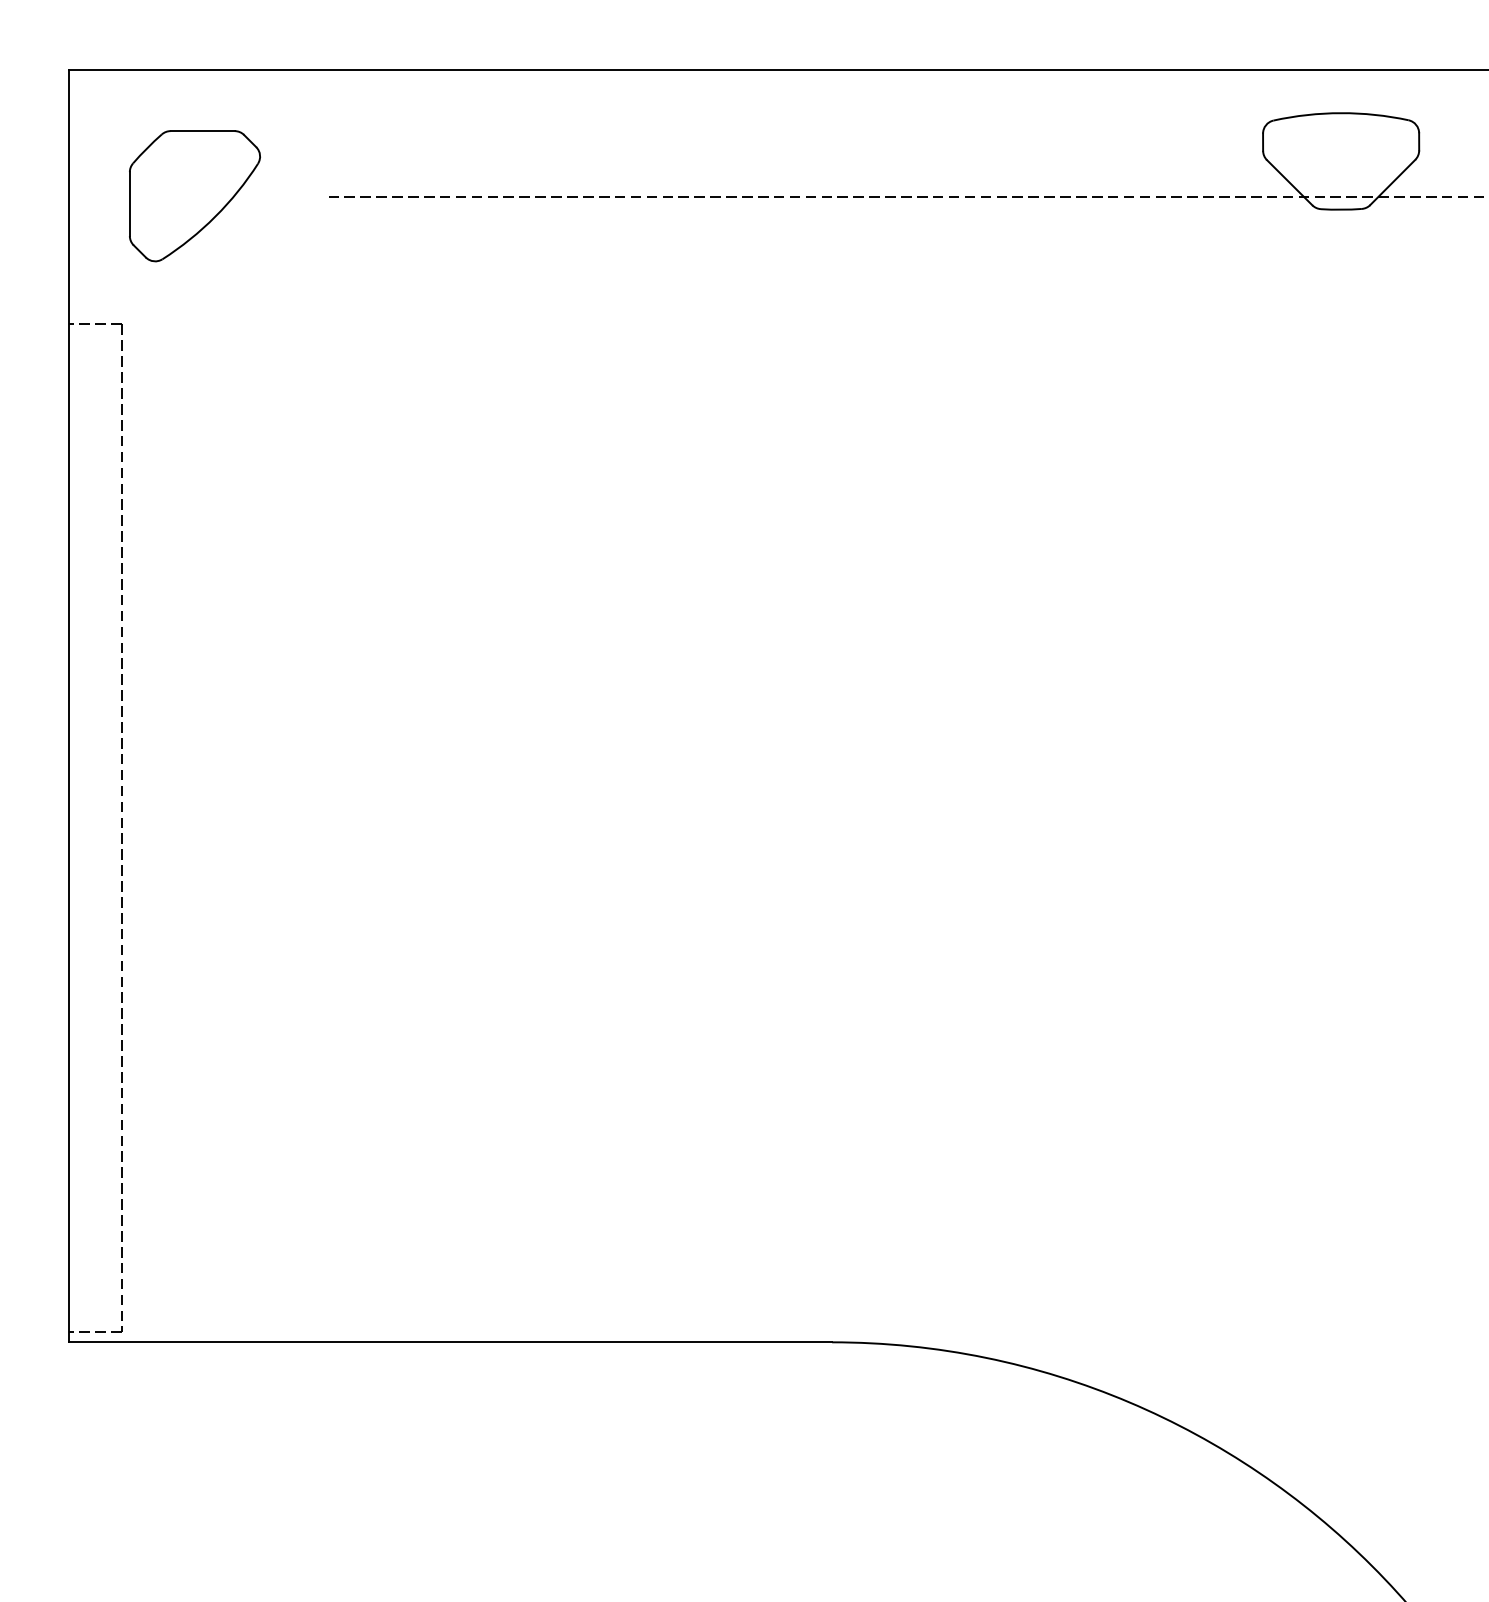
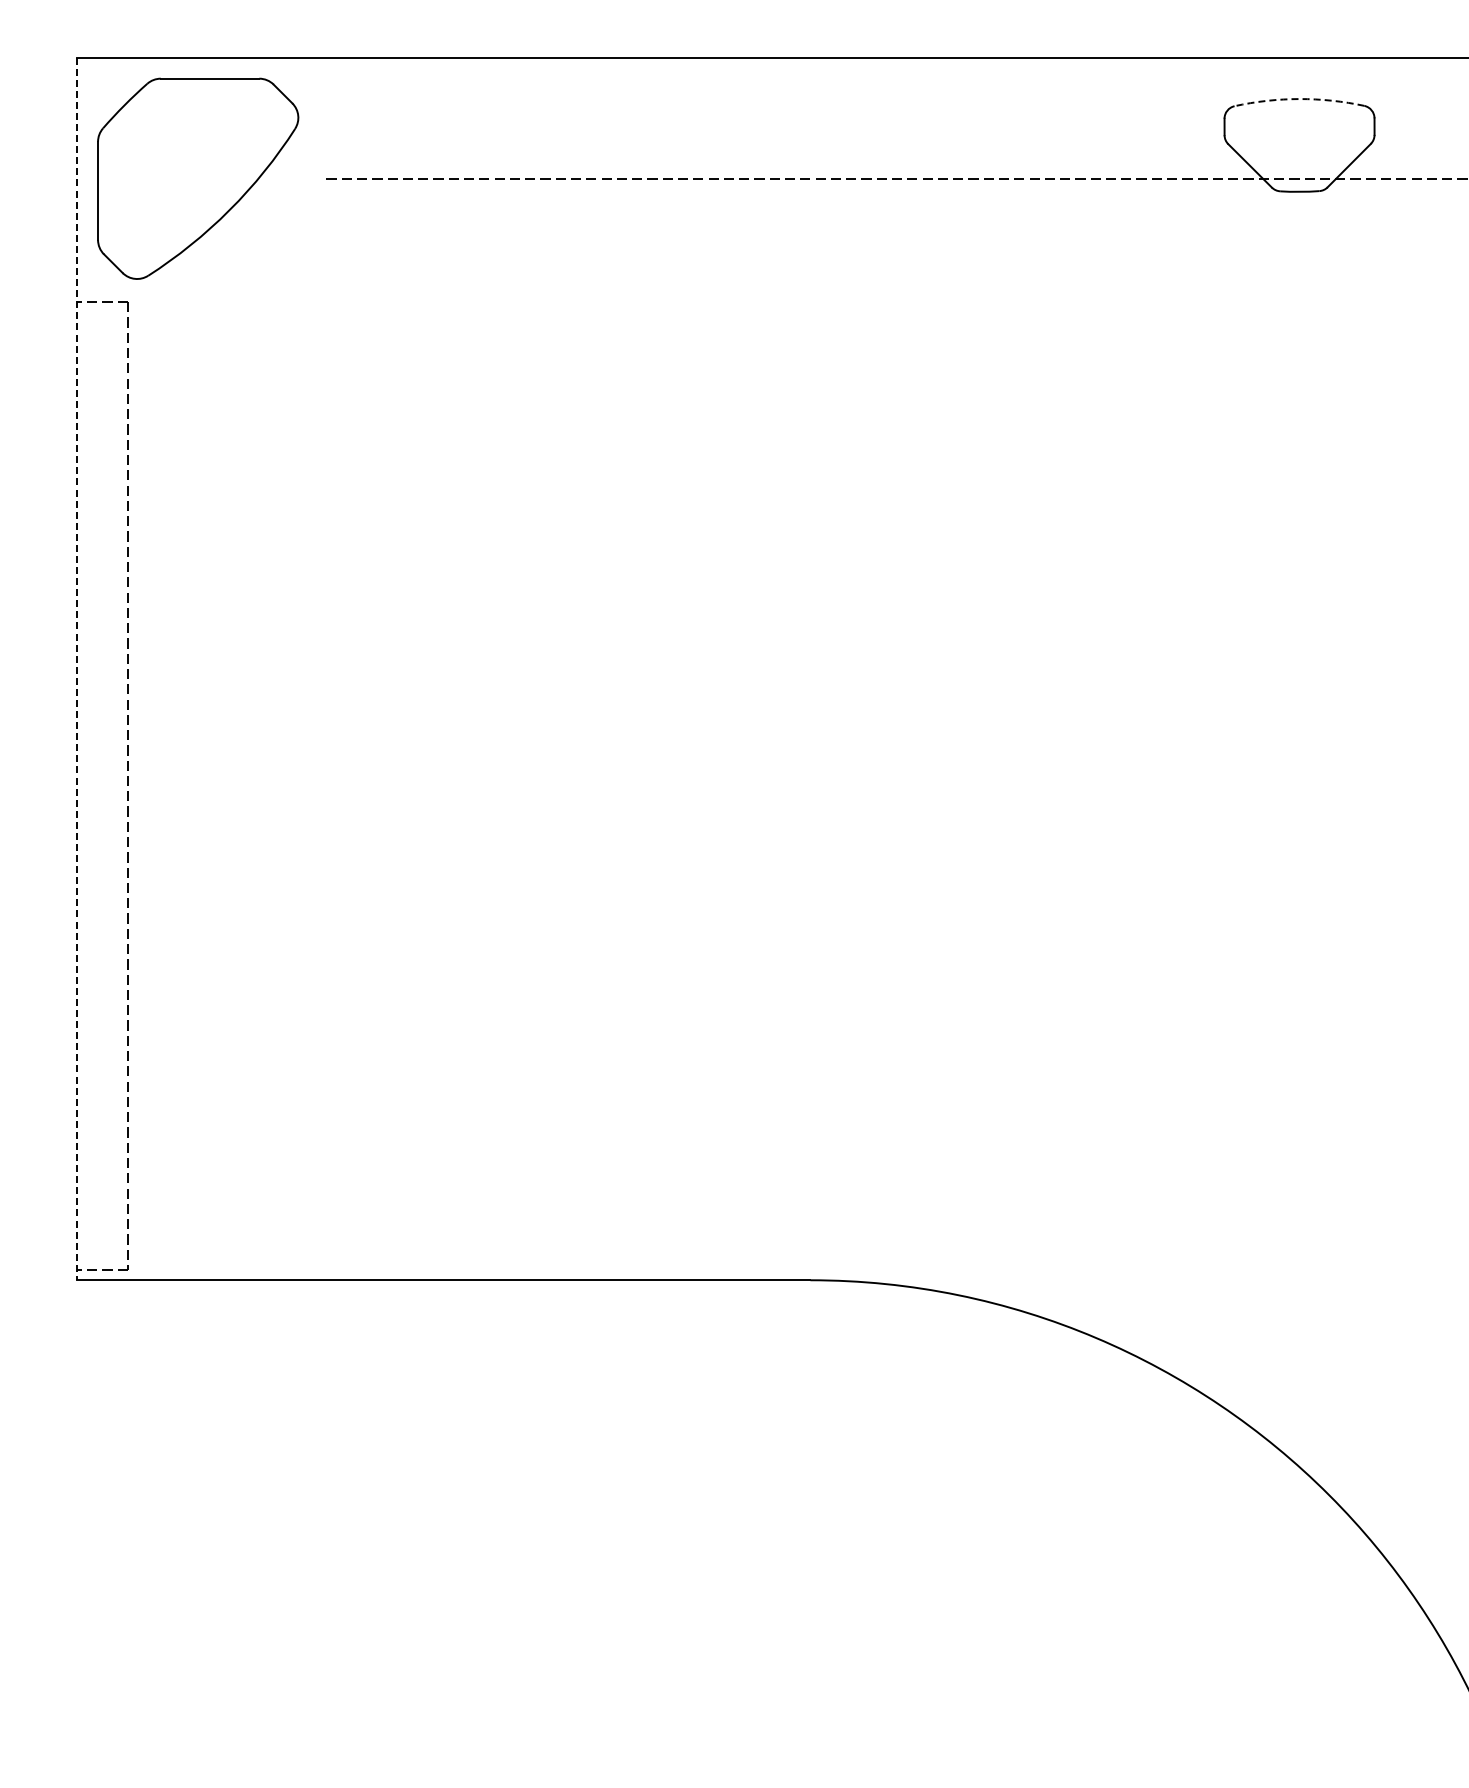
arc: (1341, 113) -> (1299, 99), solid -> dashed
part: (194, 195) -> (197, 178), size x1.6
line: (68, 706) -> (76, 669), solid -> dashed

